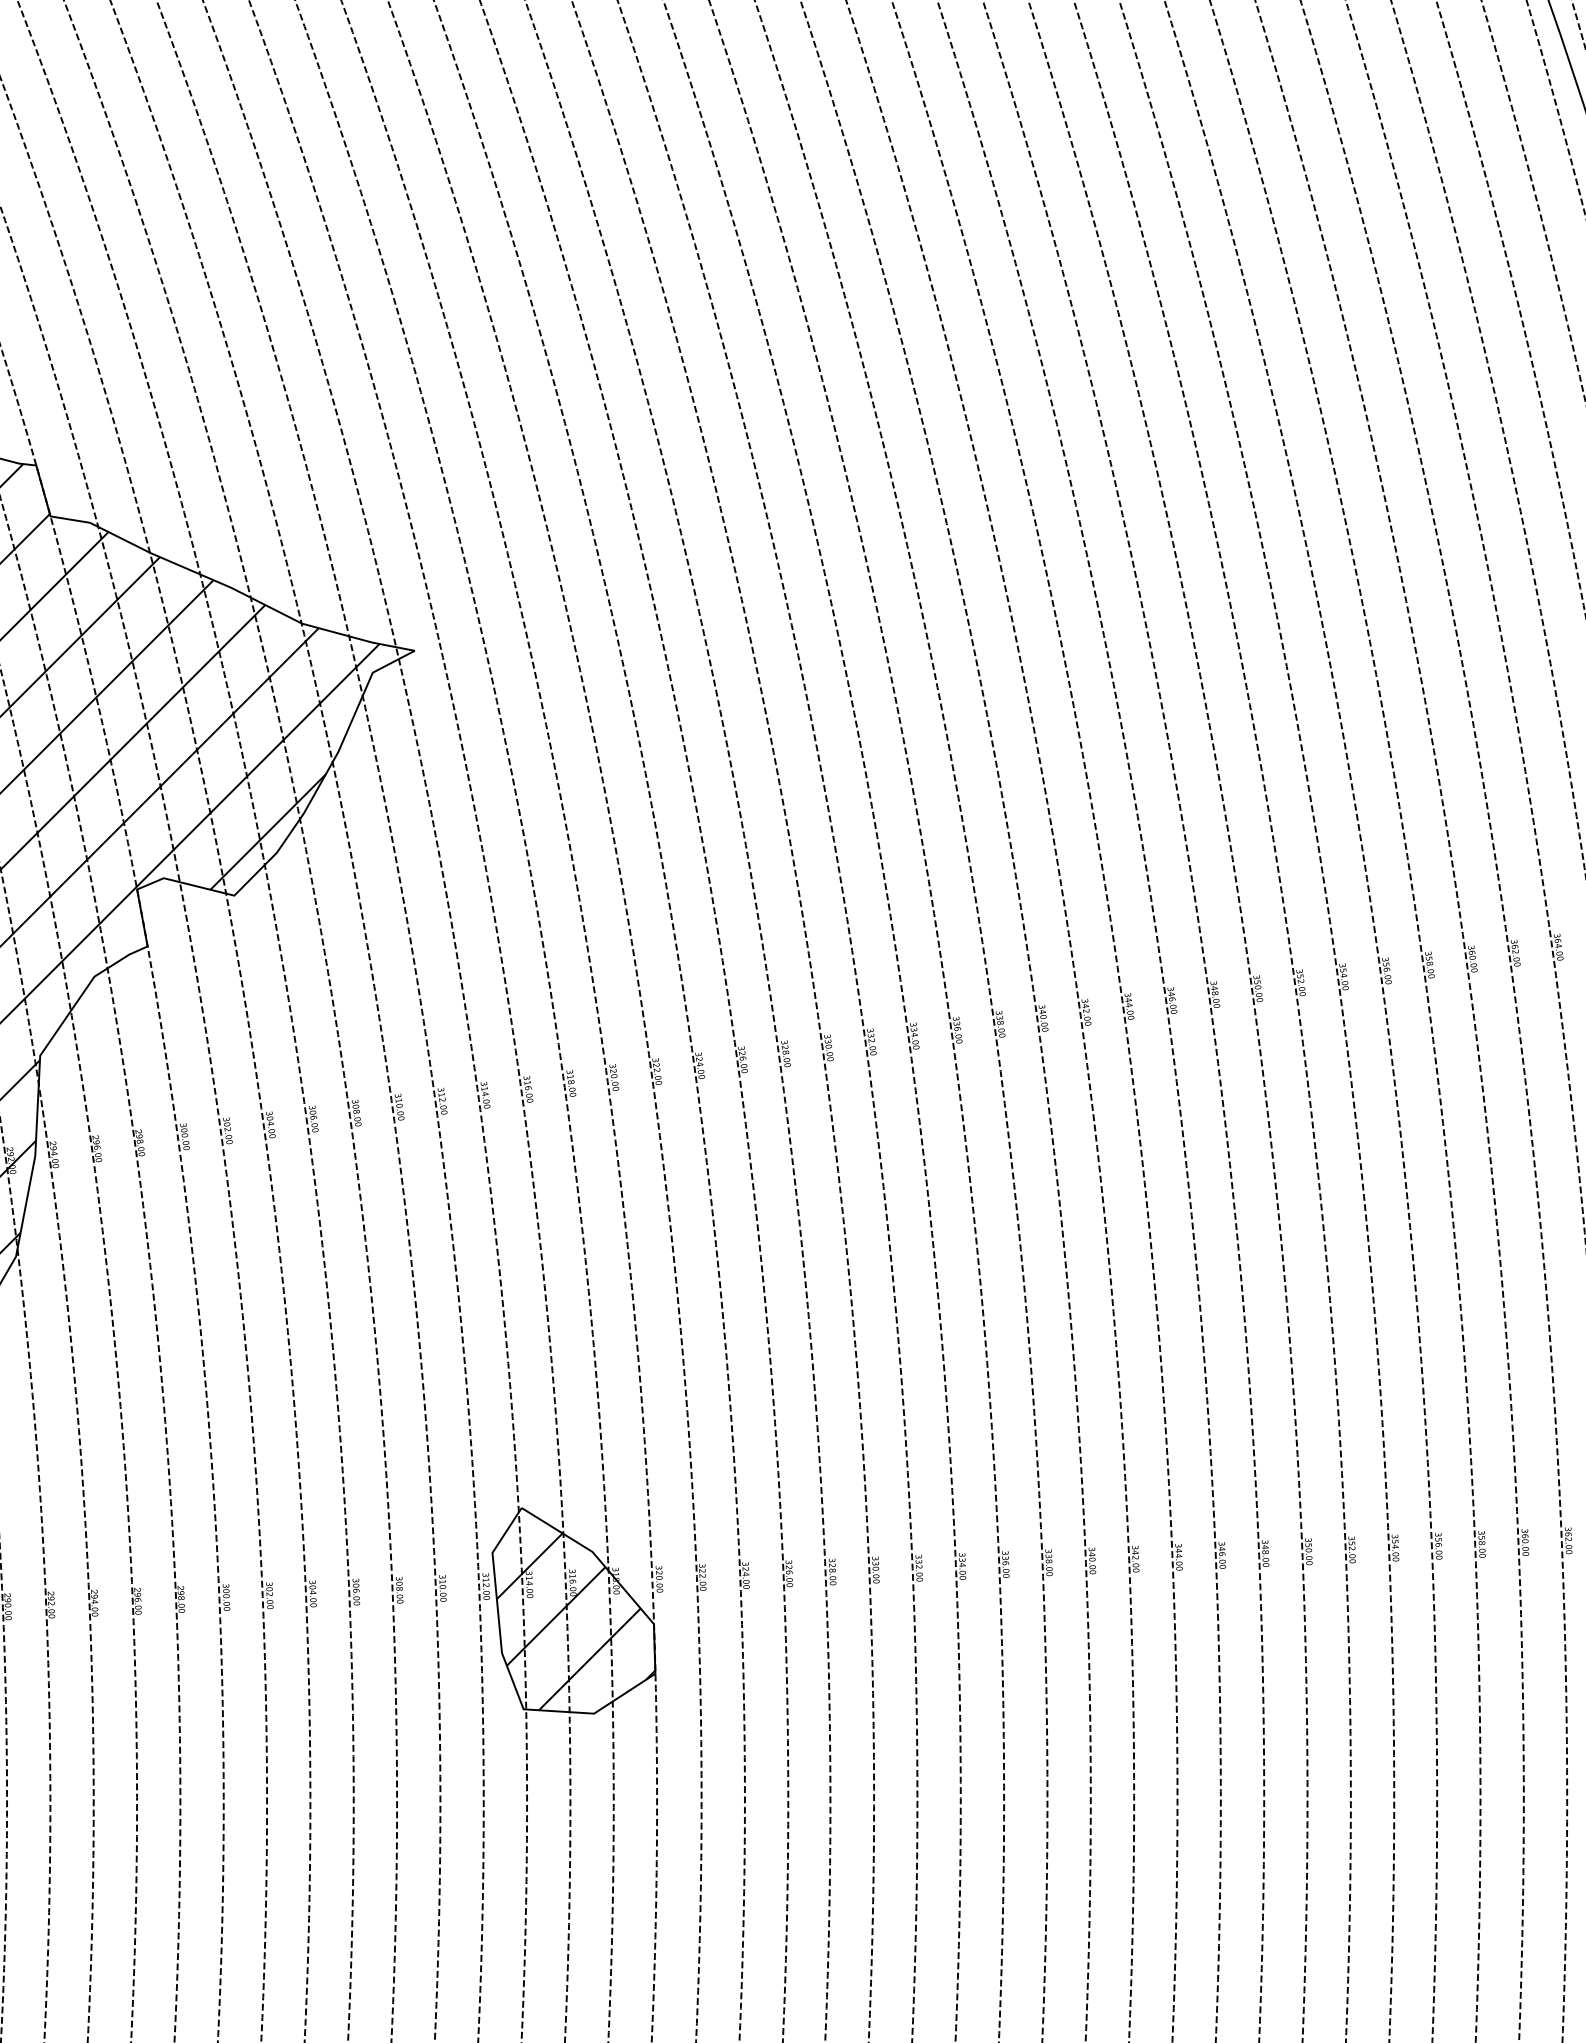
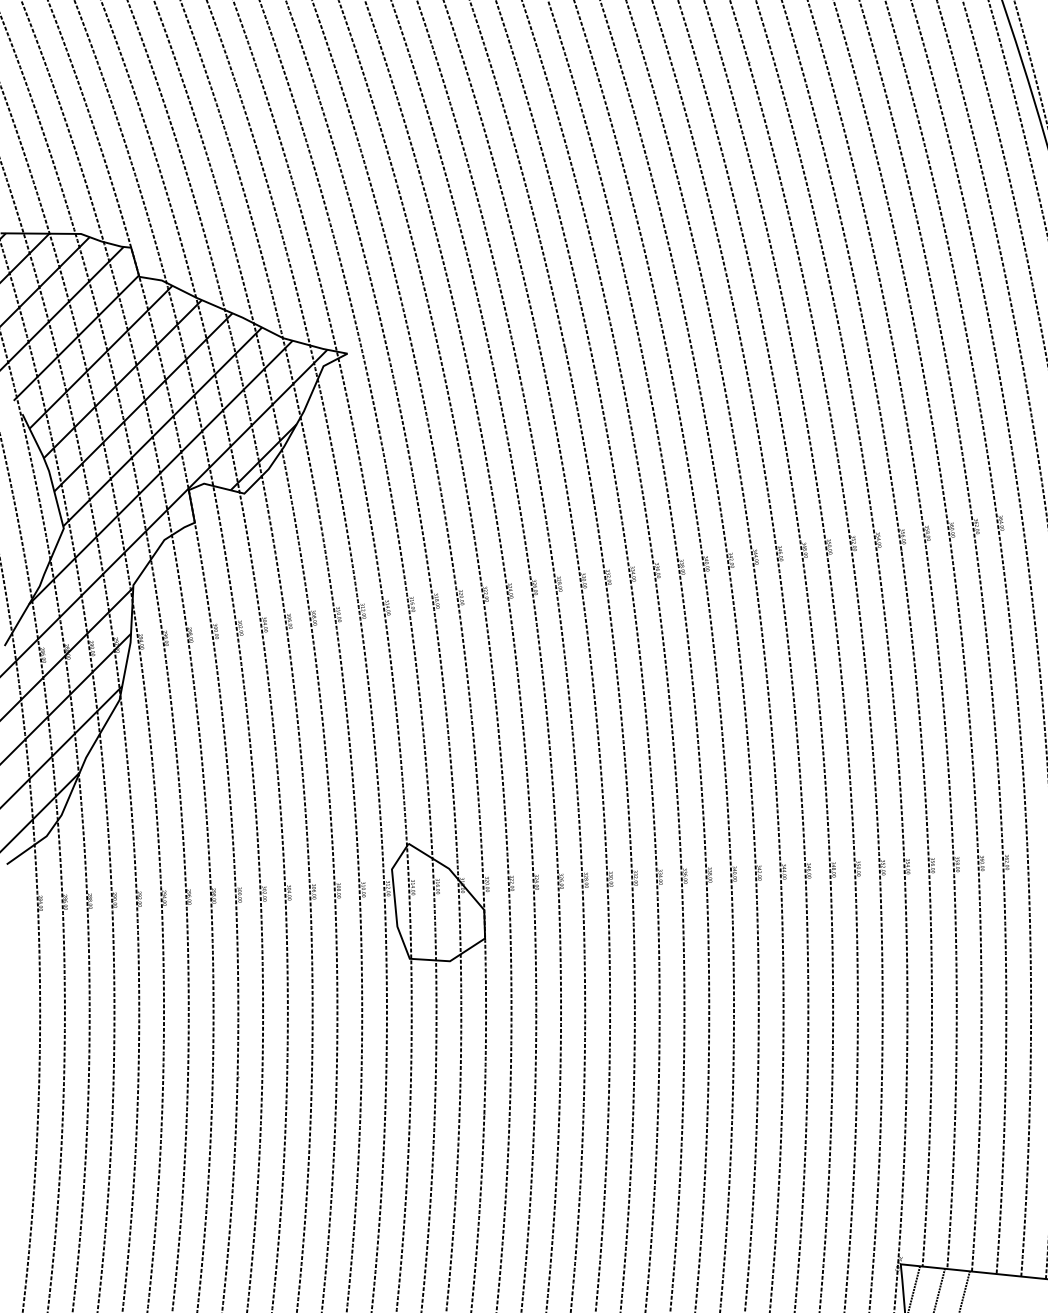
hatch: (575, 1621) -> (439, 908), removed

